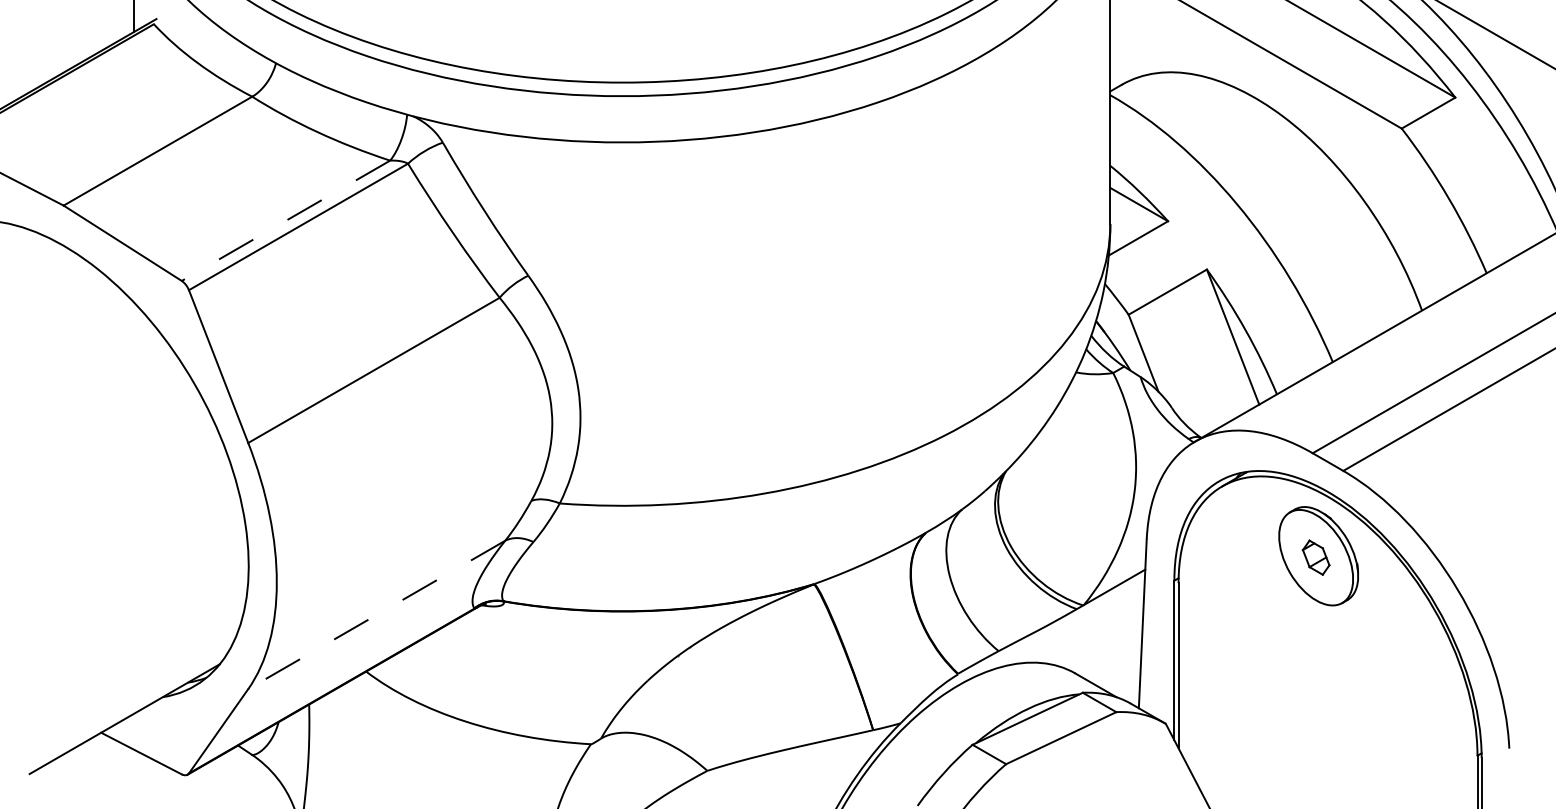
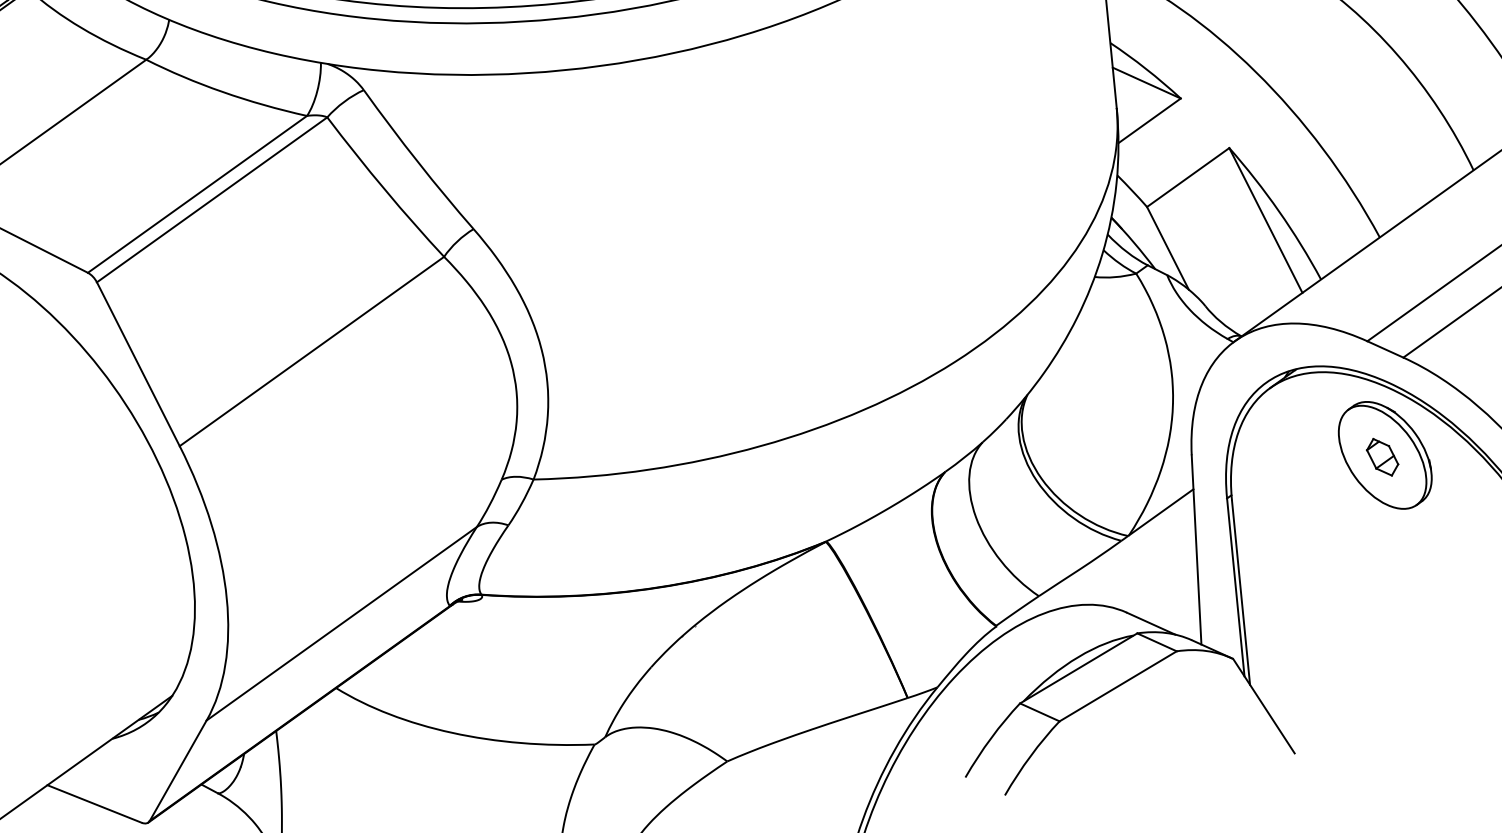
line: (285, 221) -> (197, 195), dashed -> solid
line: (376, 615) -> (341, 624), dashed -> solid

